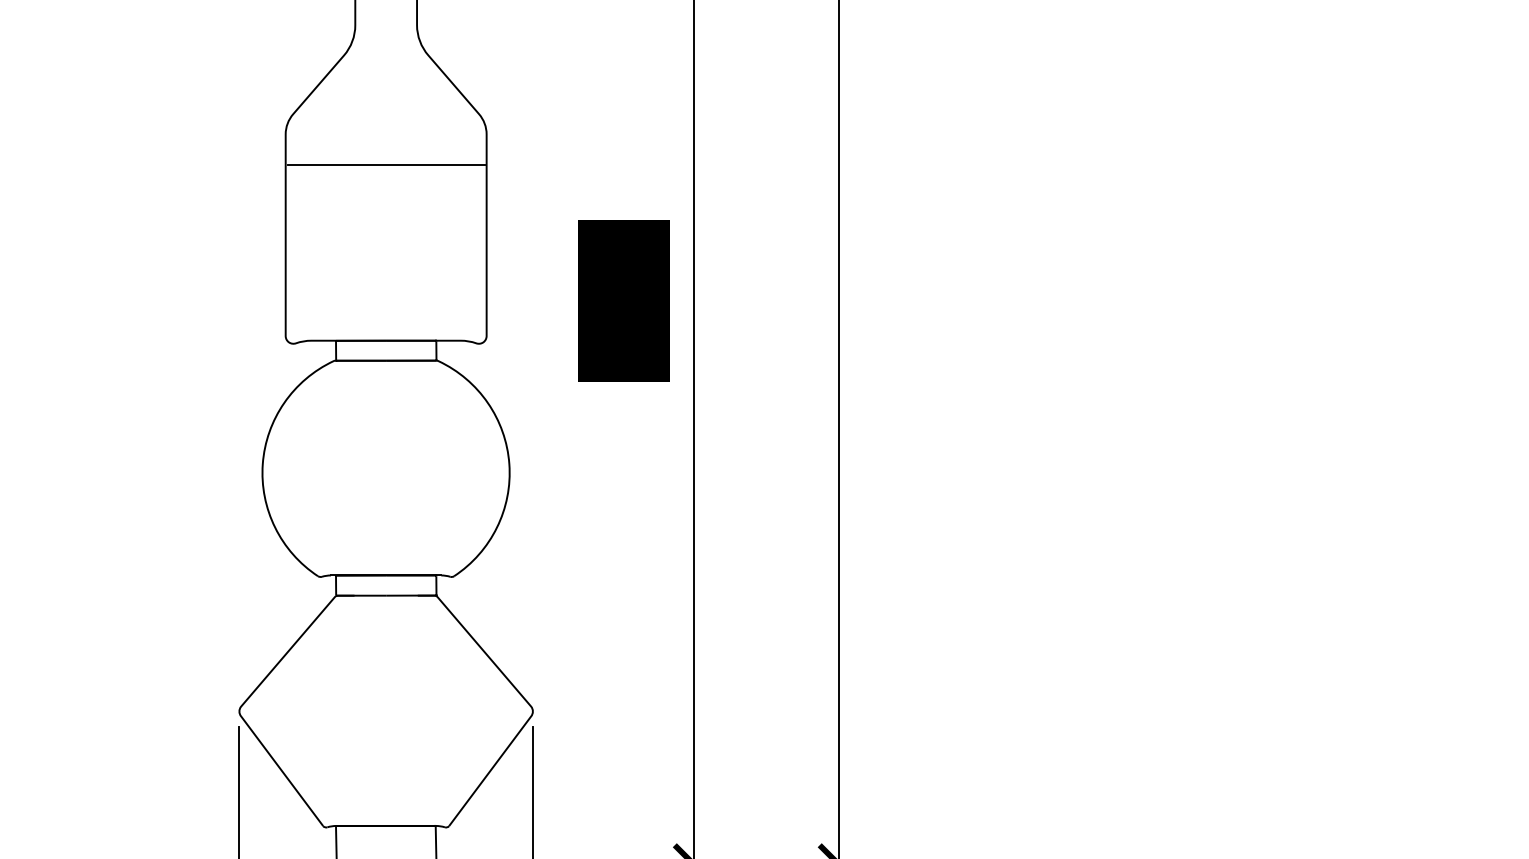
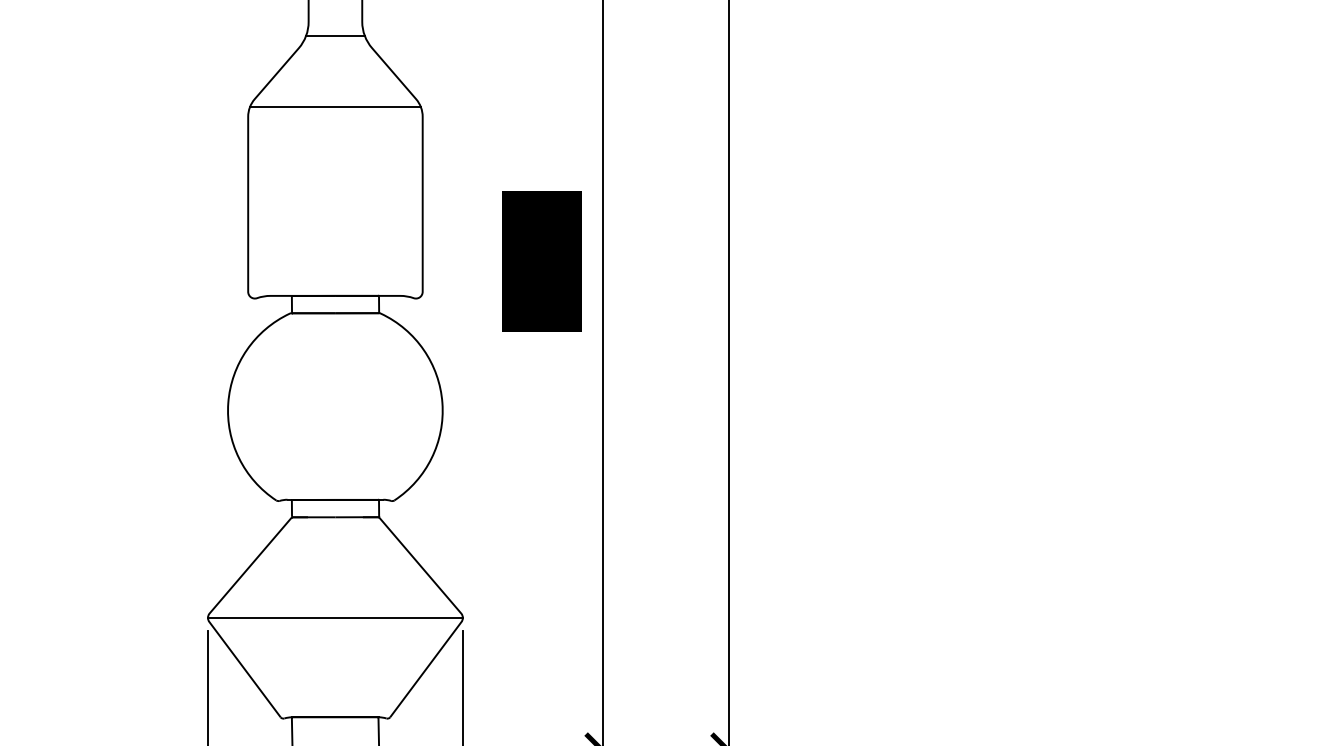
line: (386, 42) -> (335, 36), added
line: (385, 165) -> (334, 107), moved
line: (385, 711) -> (334, 617), added

